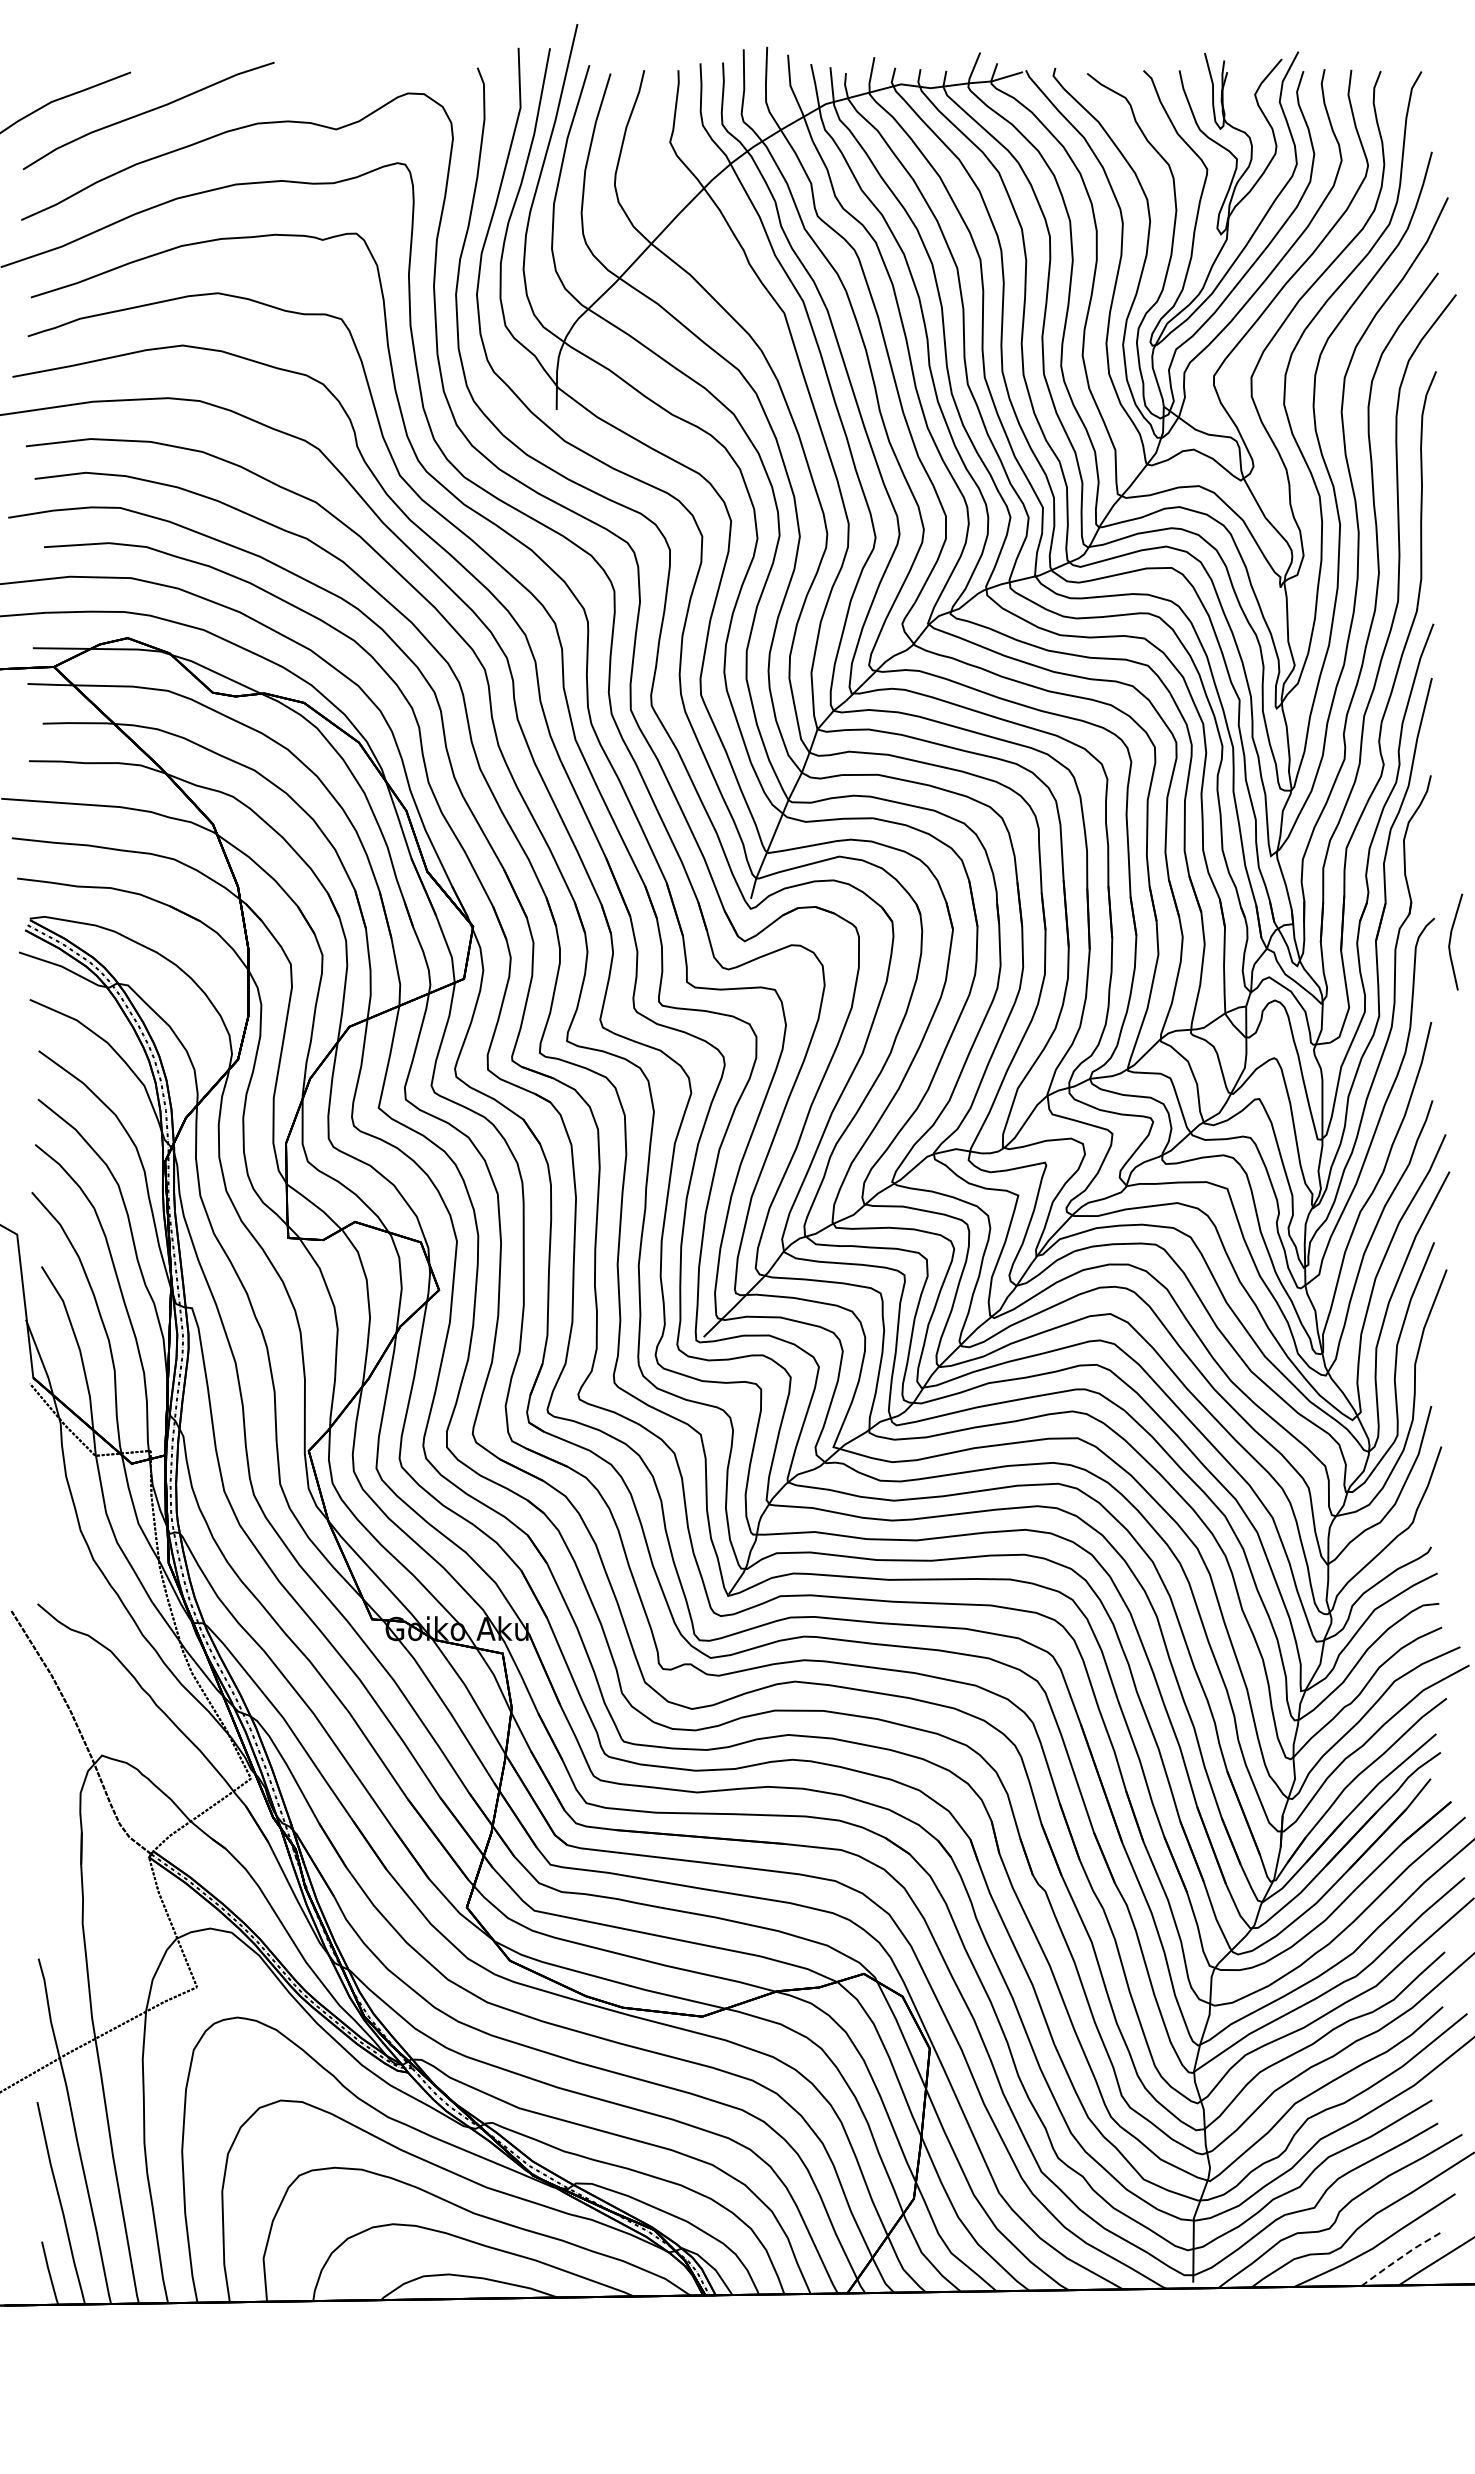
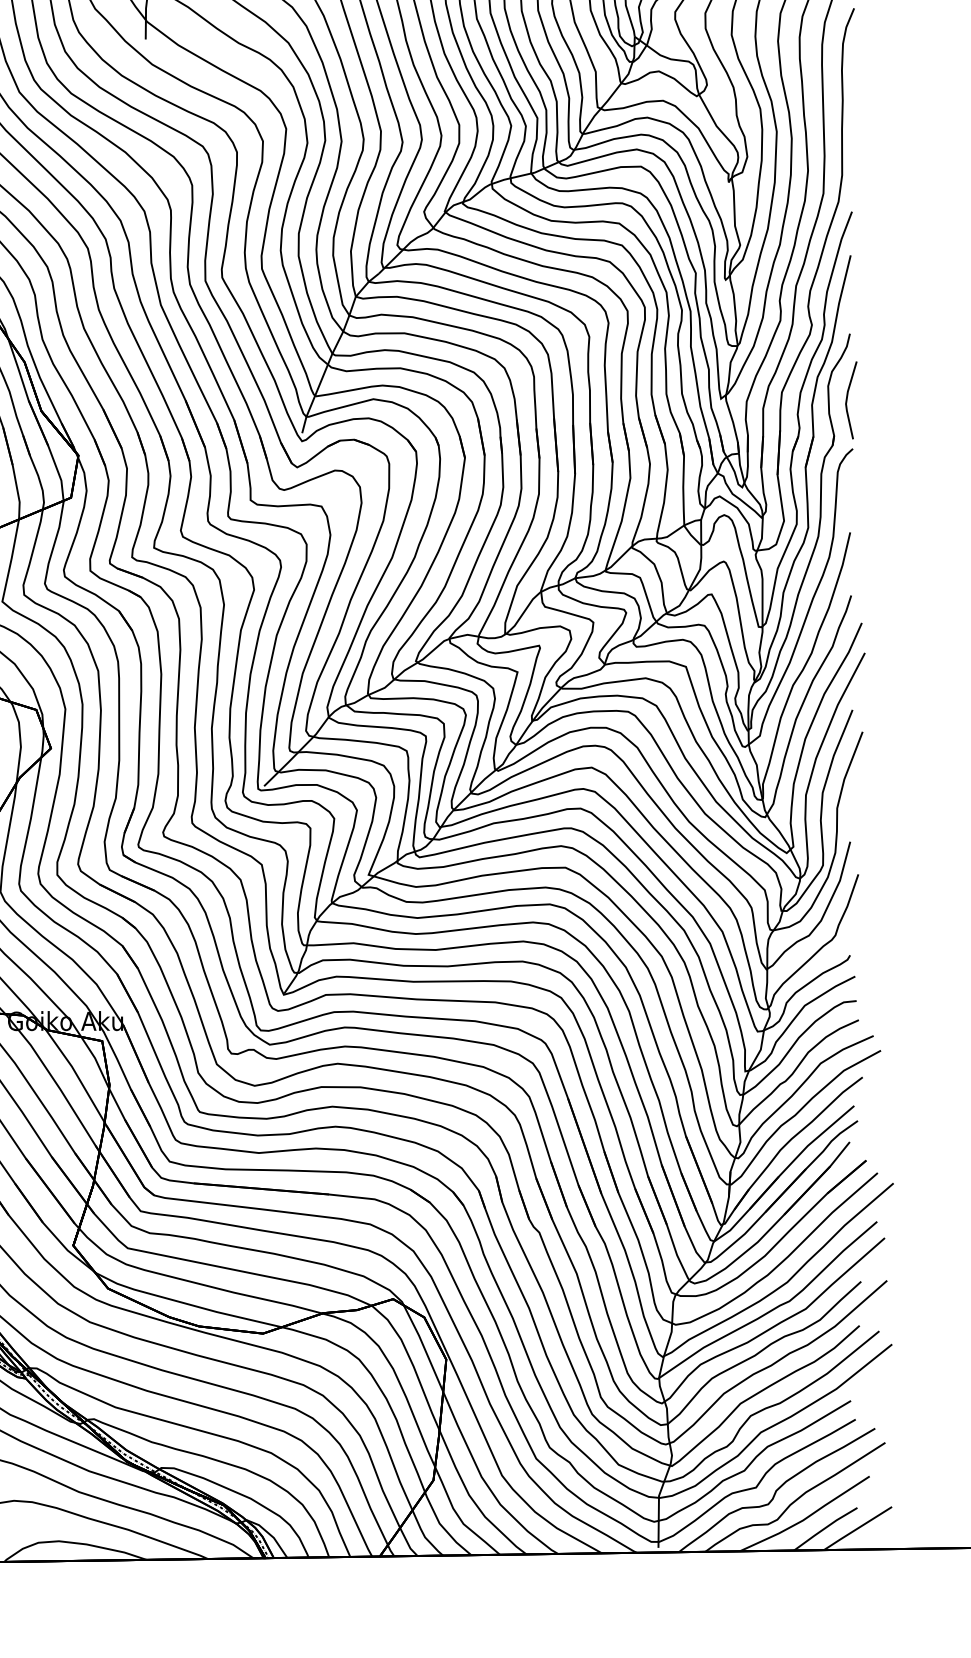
line: (1451, 938) -> (847, 397), moved
line: (1399, 2258) -> (824, 1528), dashed -> solid

